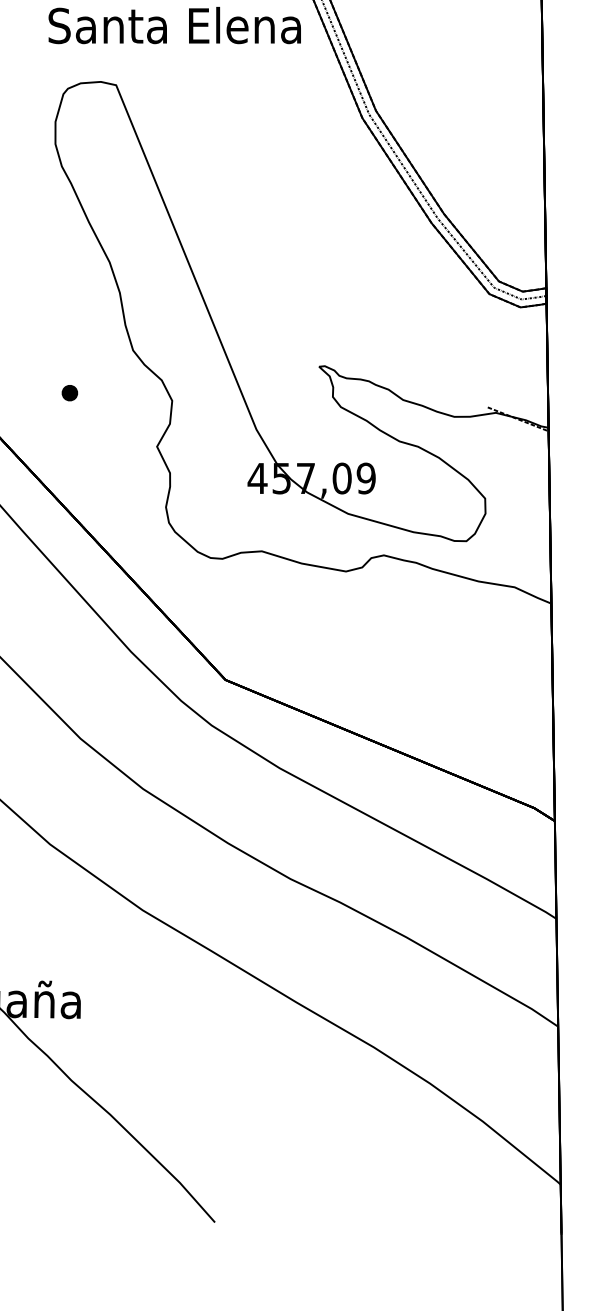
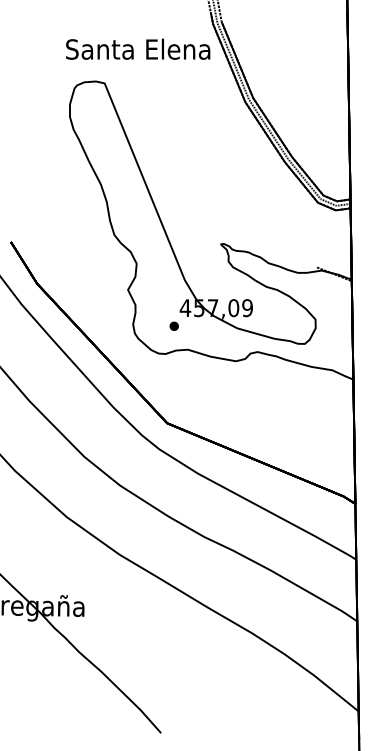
part: (68, 391) -> (173, 325), moved

